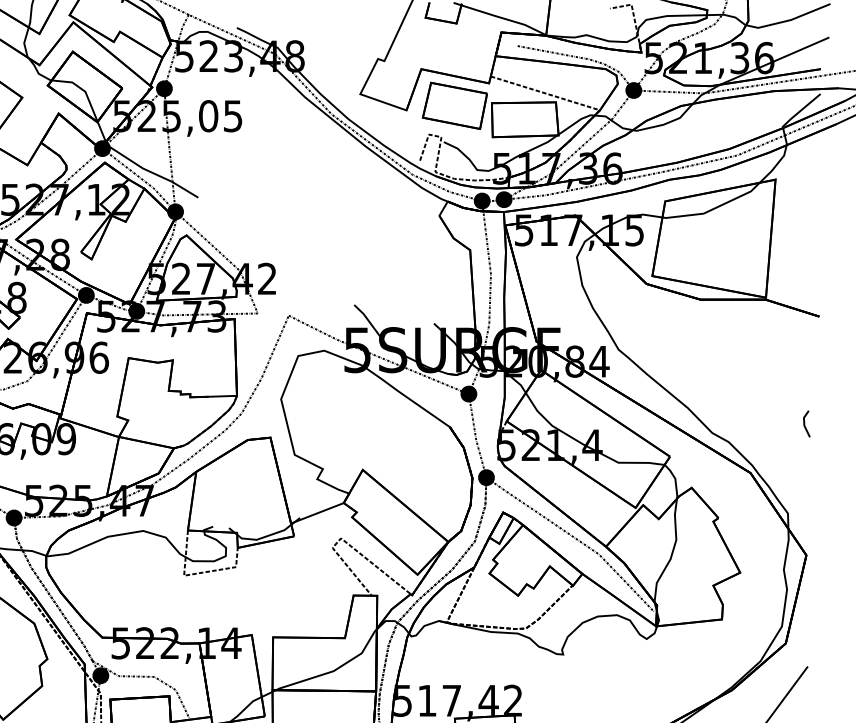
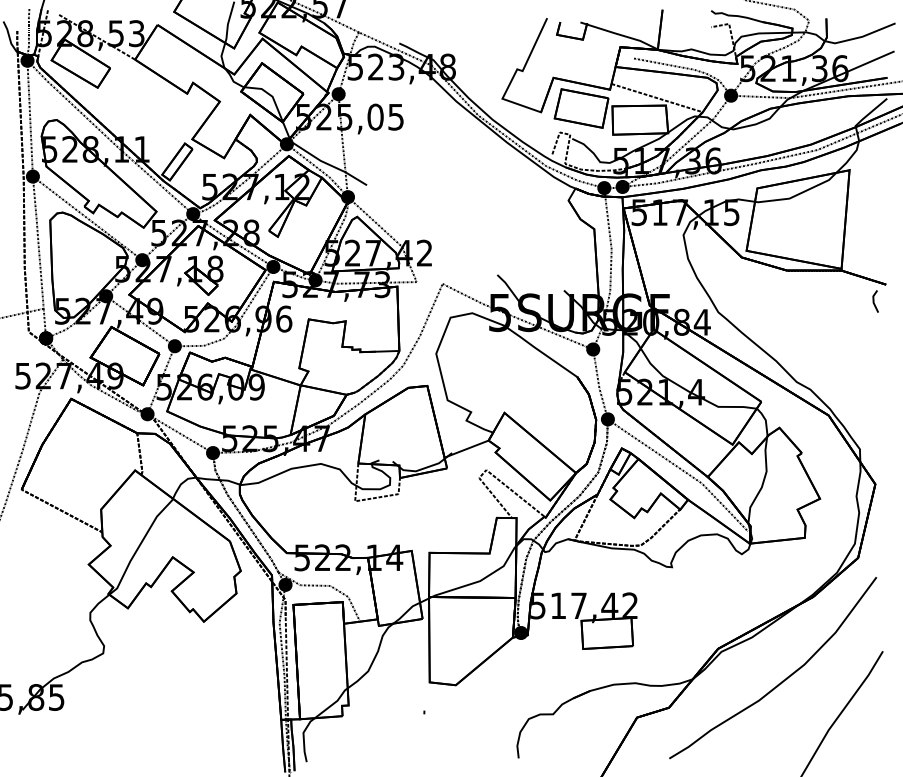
line: (805, 424) -> (874, 301), moved

